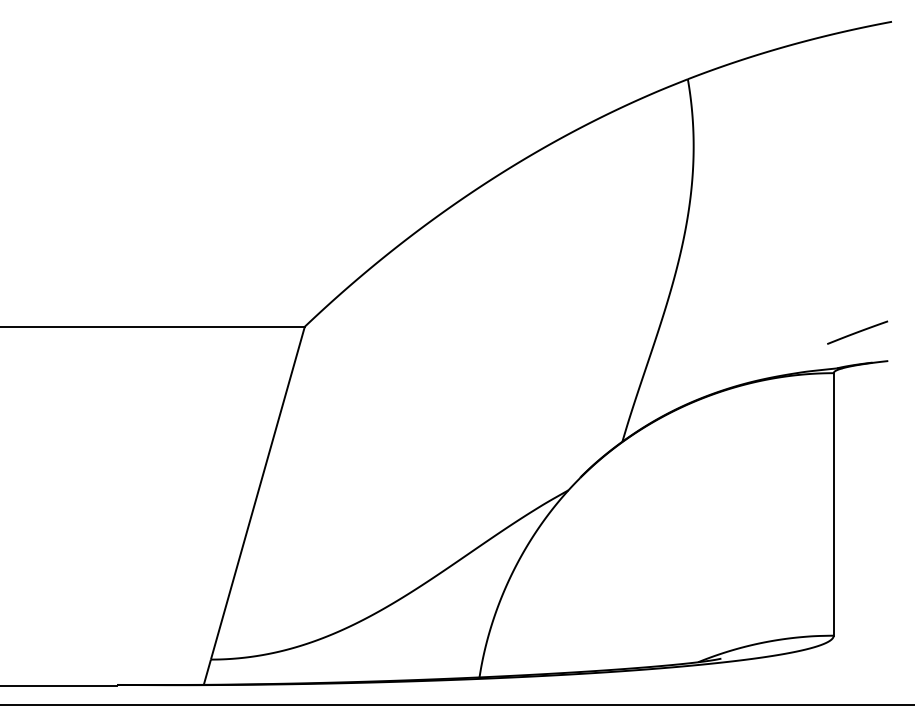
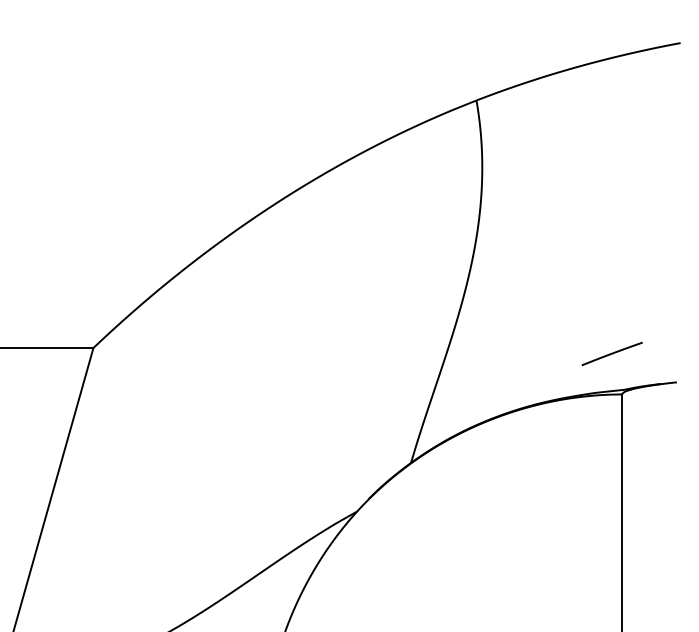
line: (857, 332) -> (612, 353), moved

